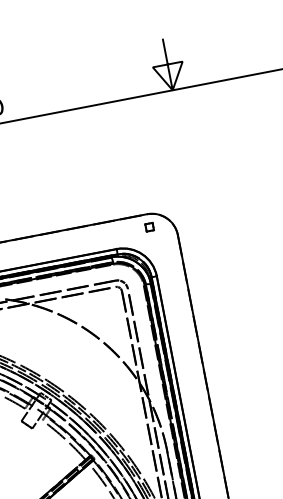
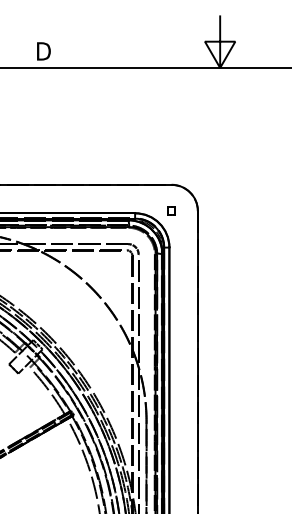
part: (149, 226) -> (171, 210), moved

